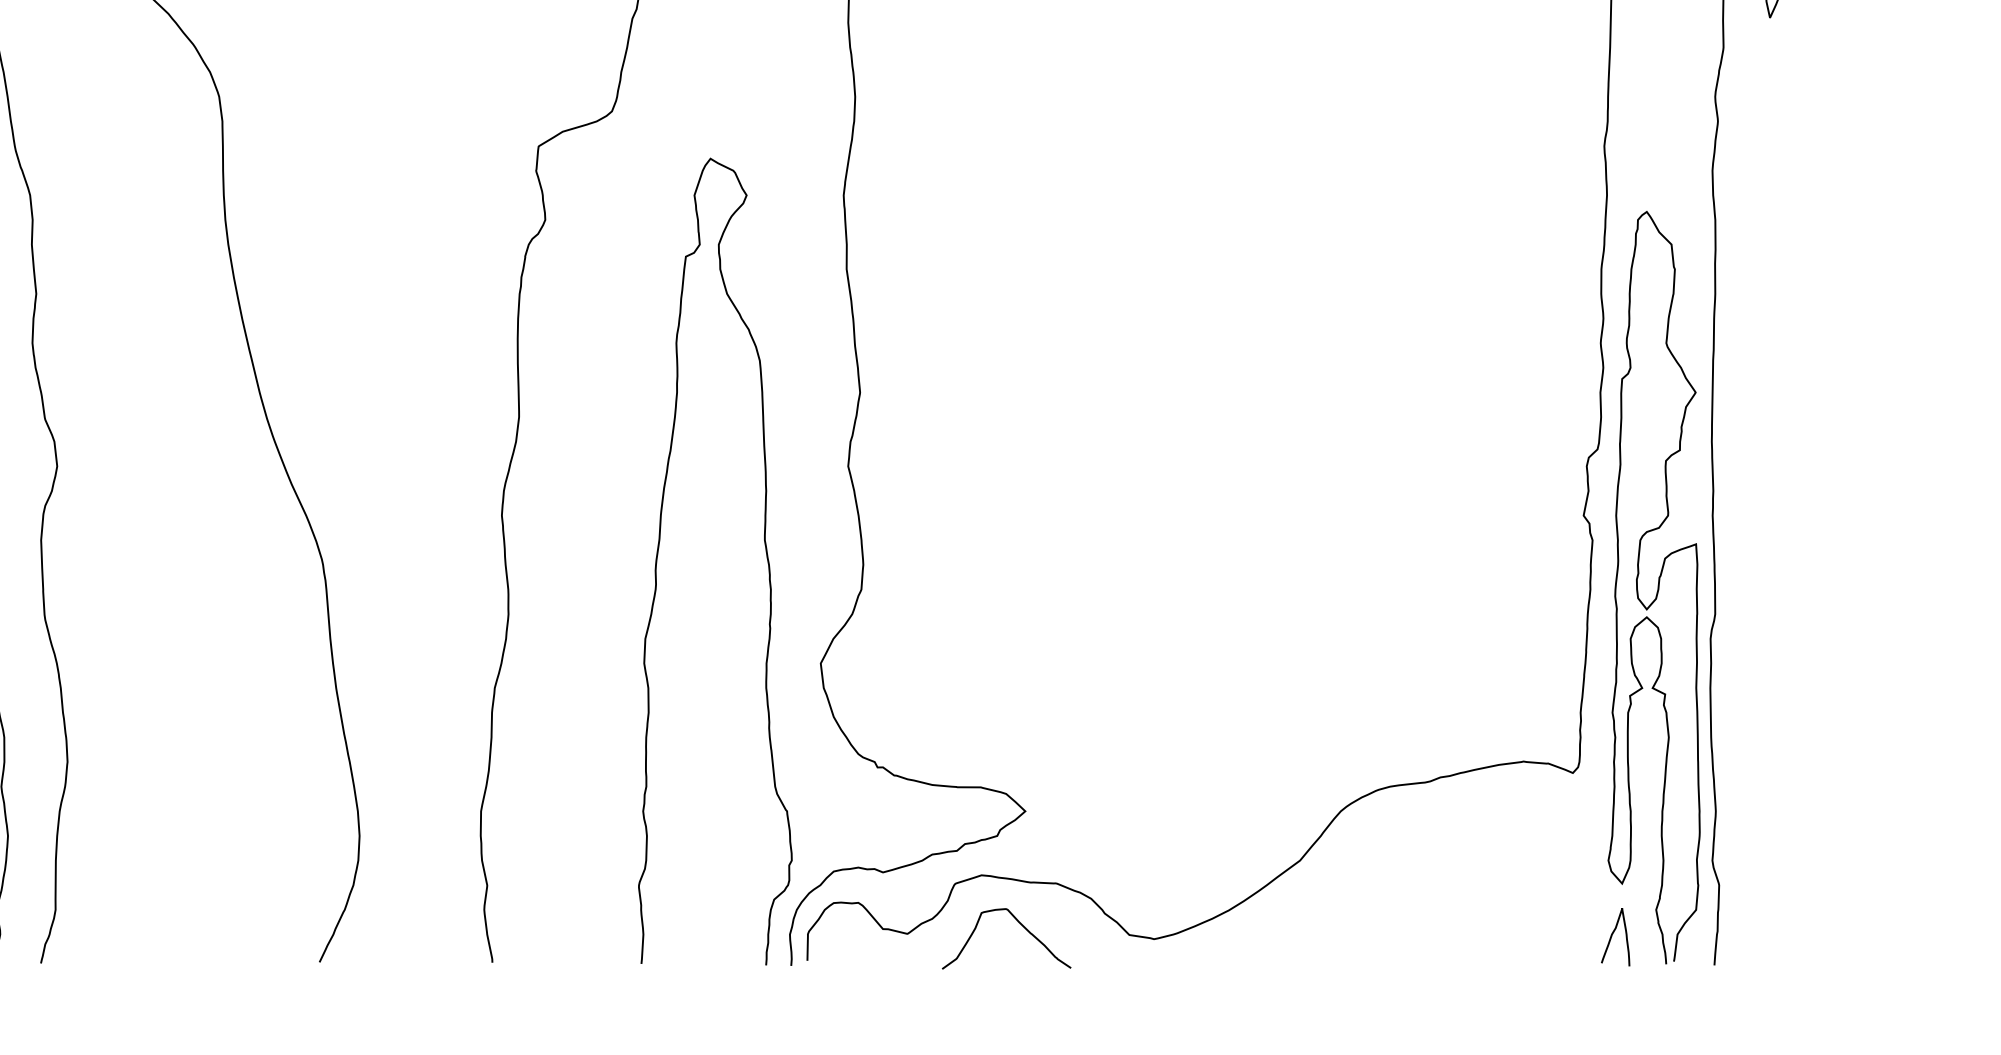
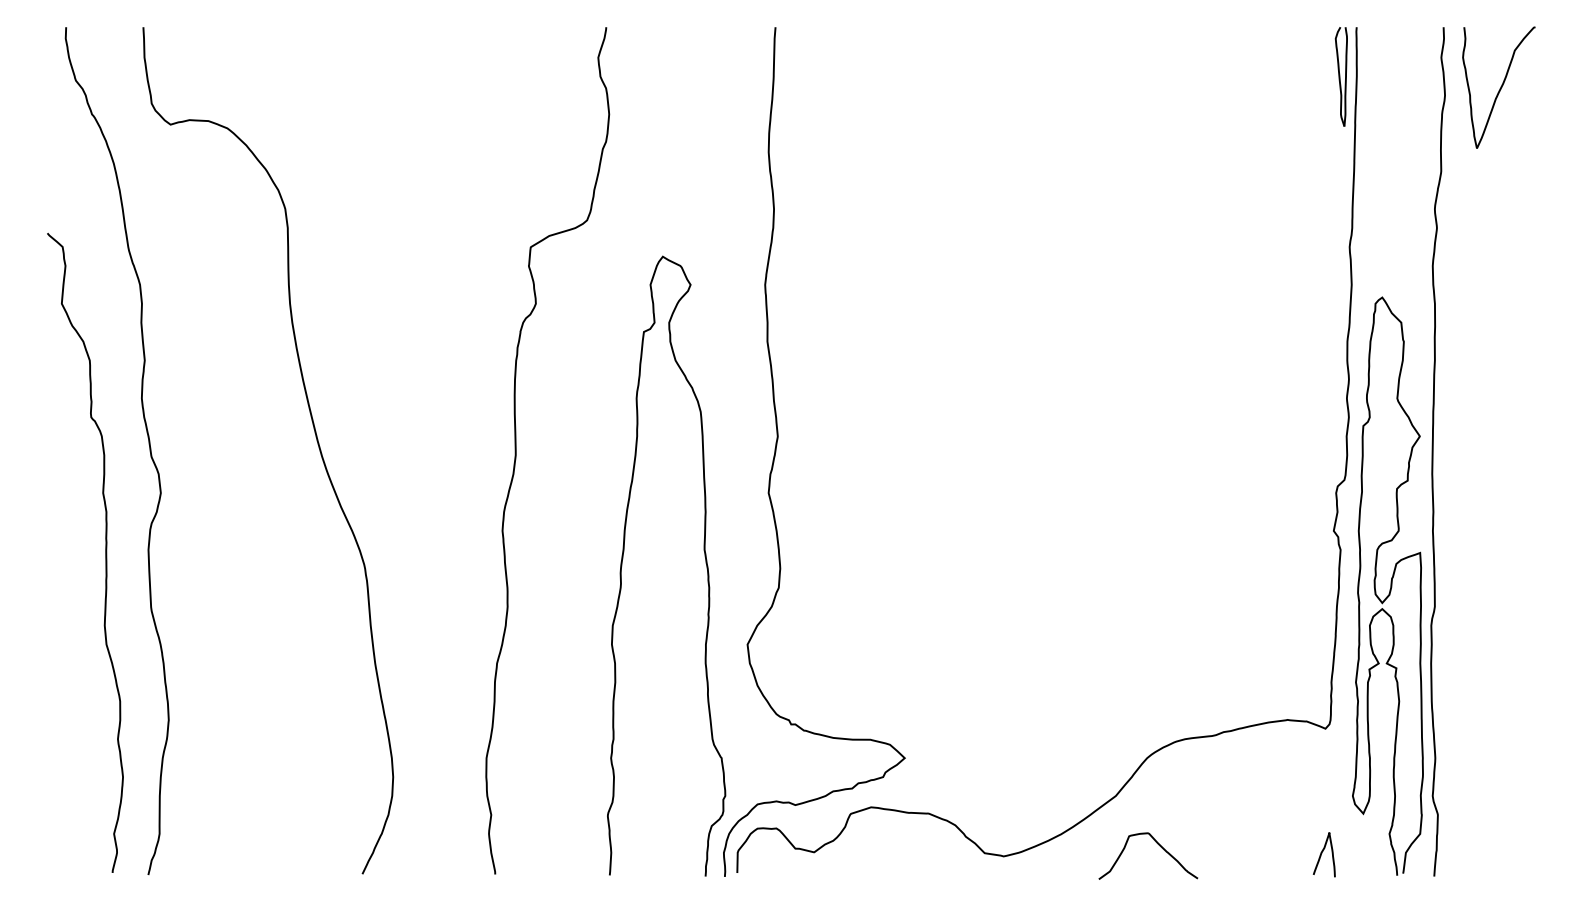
curve: (1019, 924) -> (1158, 845), moved
curve: (1613, 935) -> (1322, 853), moved

